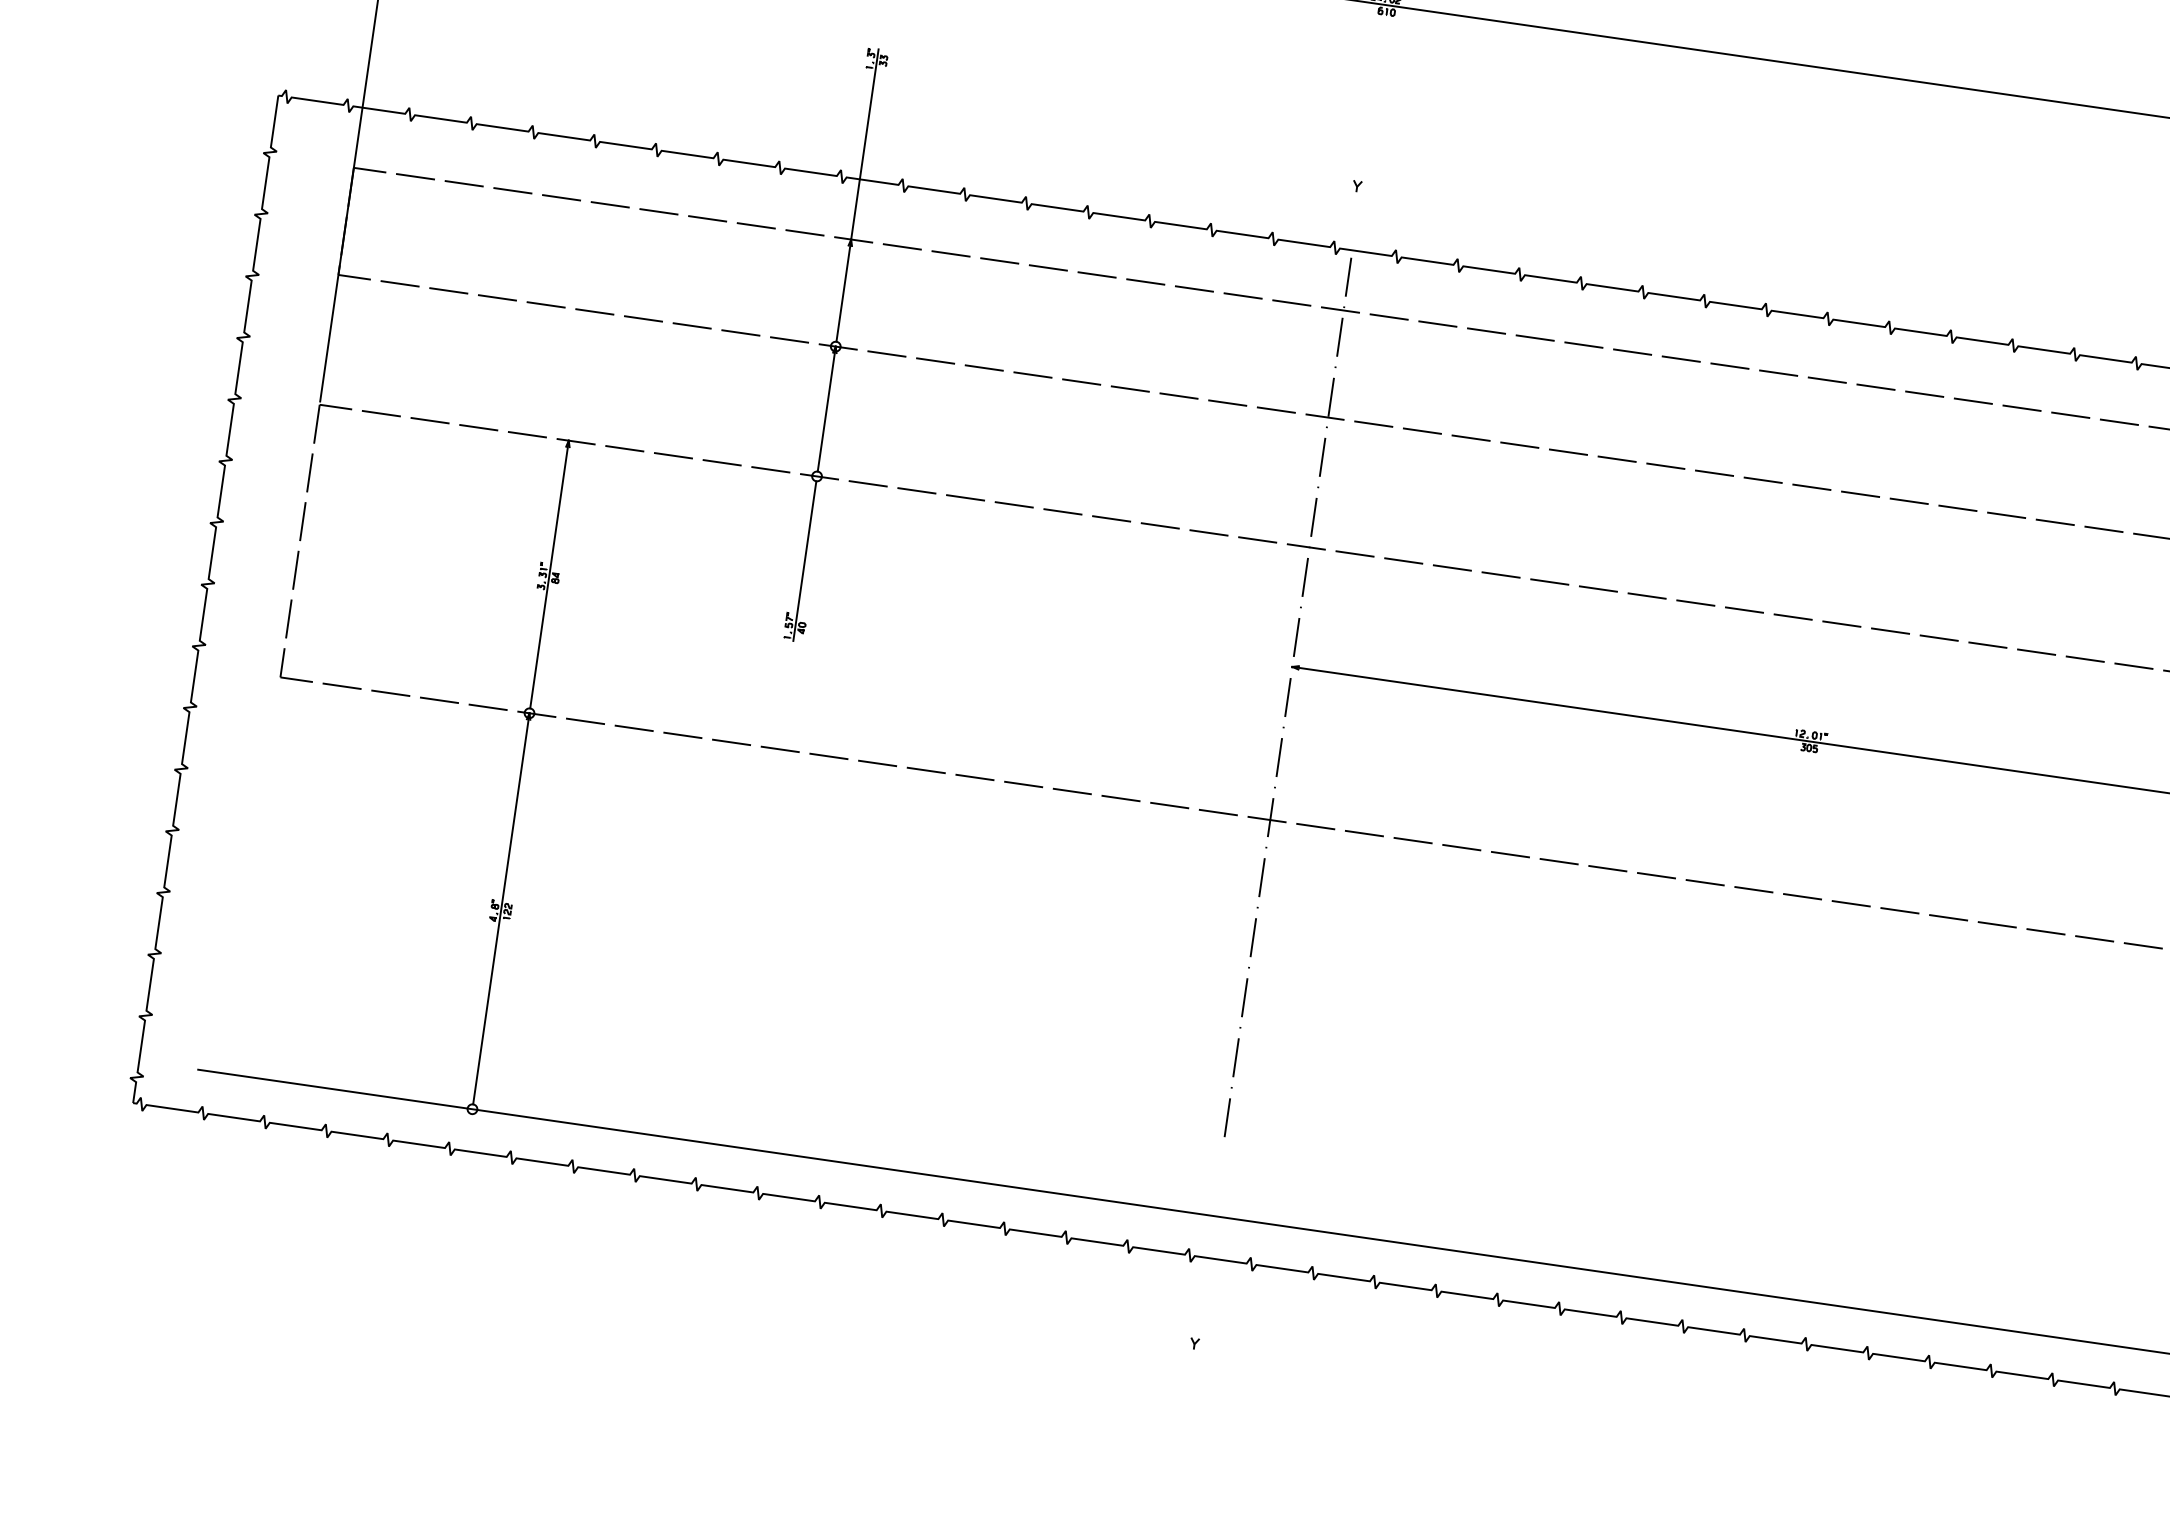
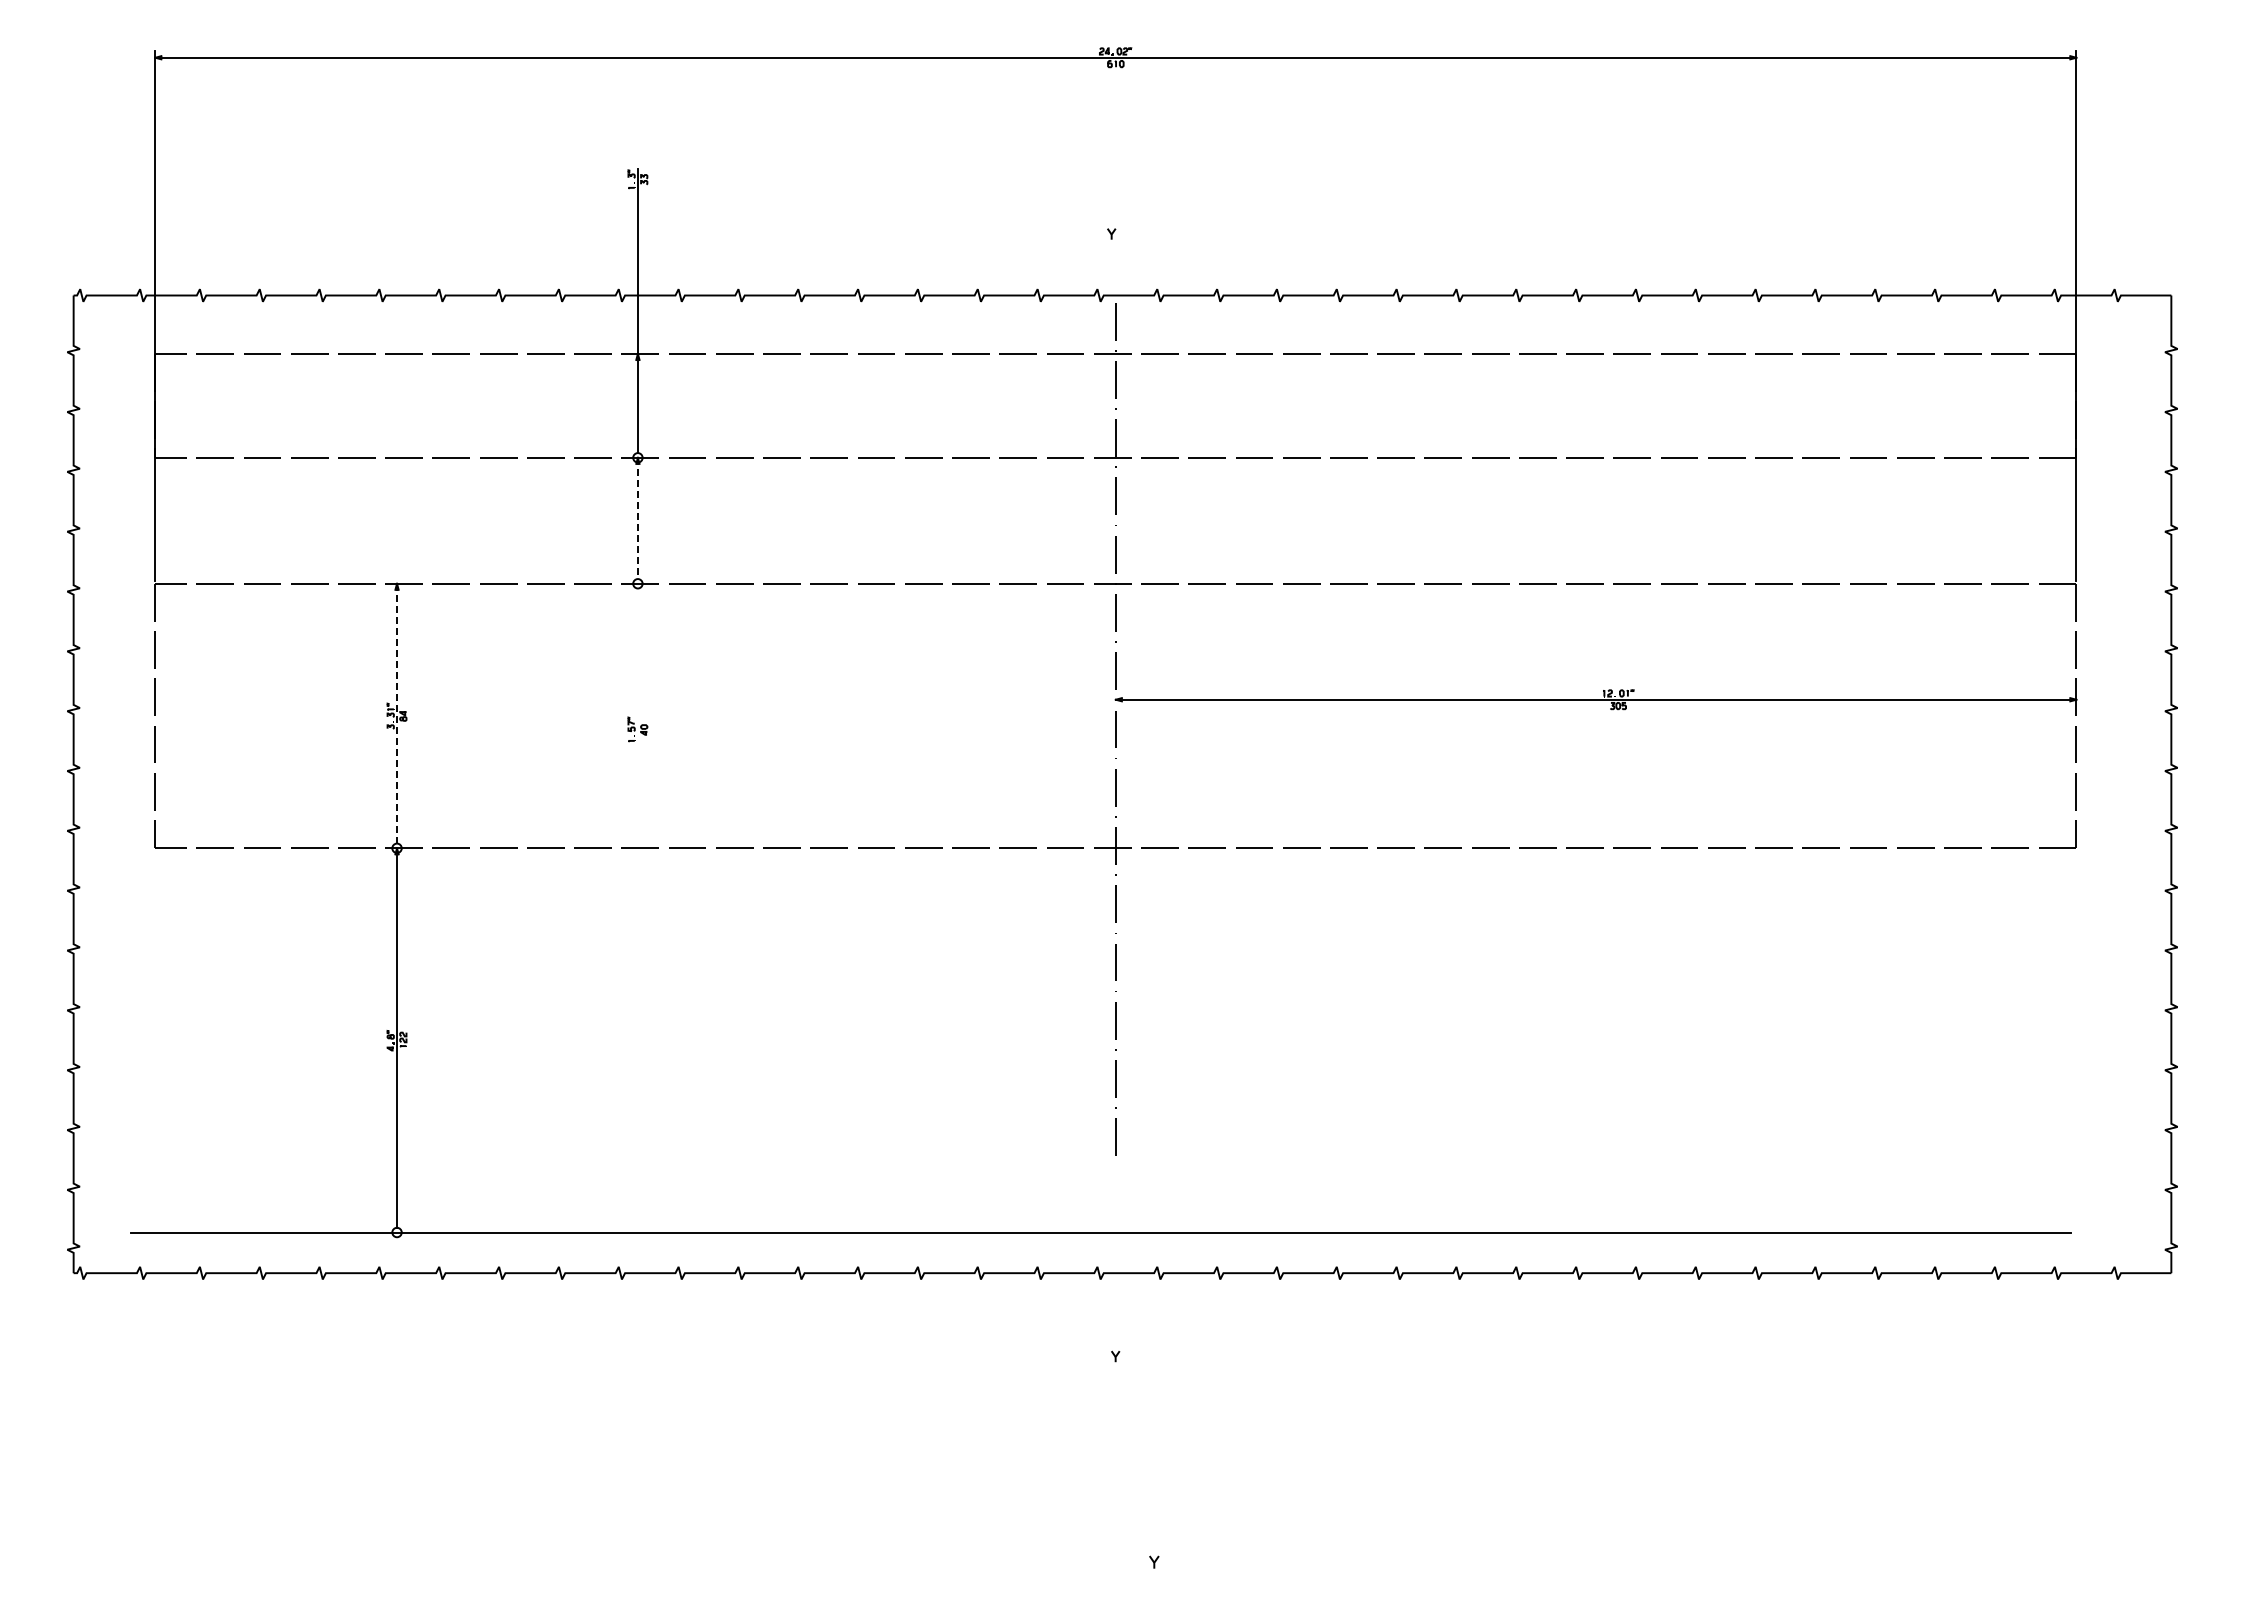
line: (826, 409) -> (637, 518), solid -> dashed
line: (804, 560) -> (637, 665), removed
line: (550, 574) -> (397, 713), solid -> dashed

